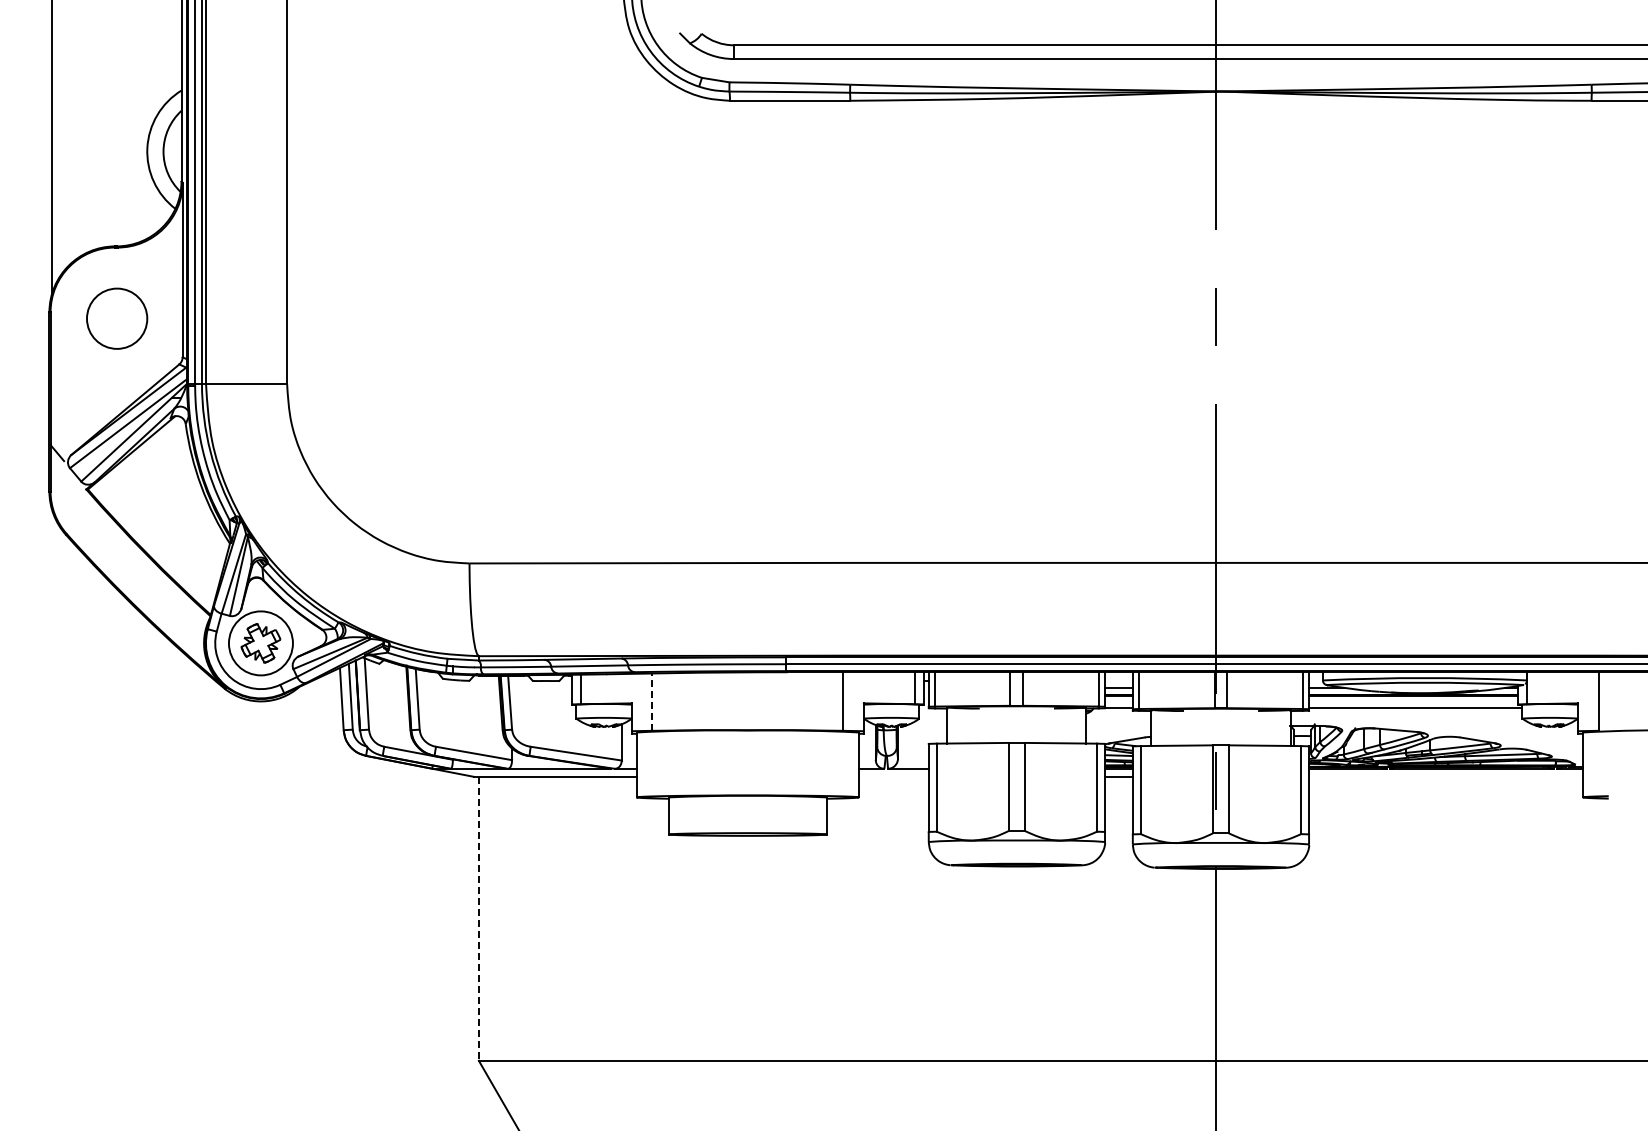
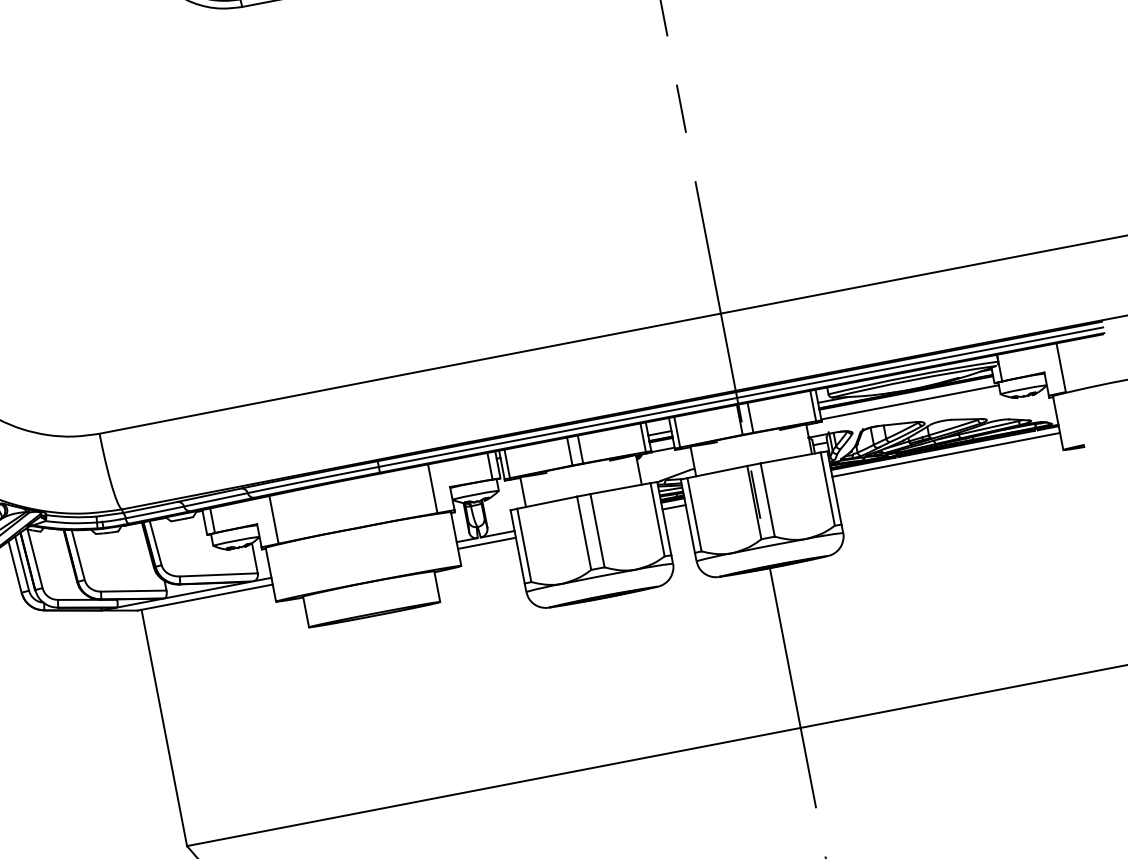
line: (652, 702) -> (274, 520), dashed -> solid
line: (893, 776) -> (486, 543), added
line: (1445, 776) -> (945, 454), added
line: (478, 918) -> (163, 727), dashed -> solid

